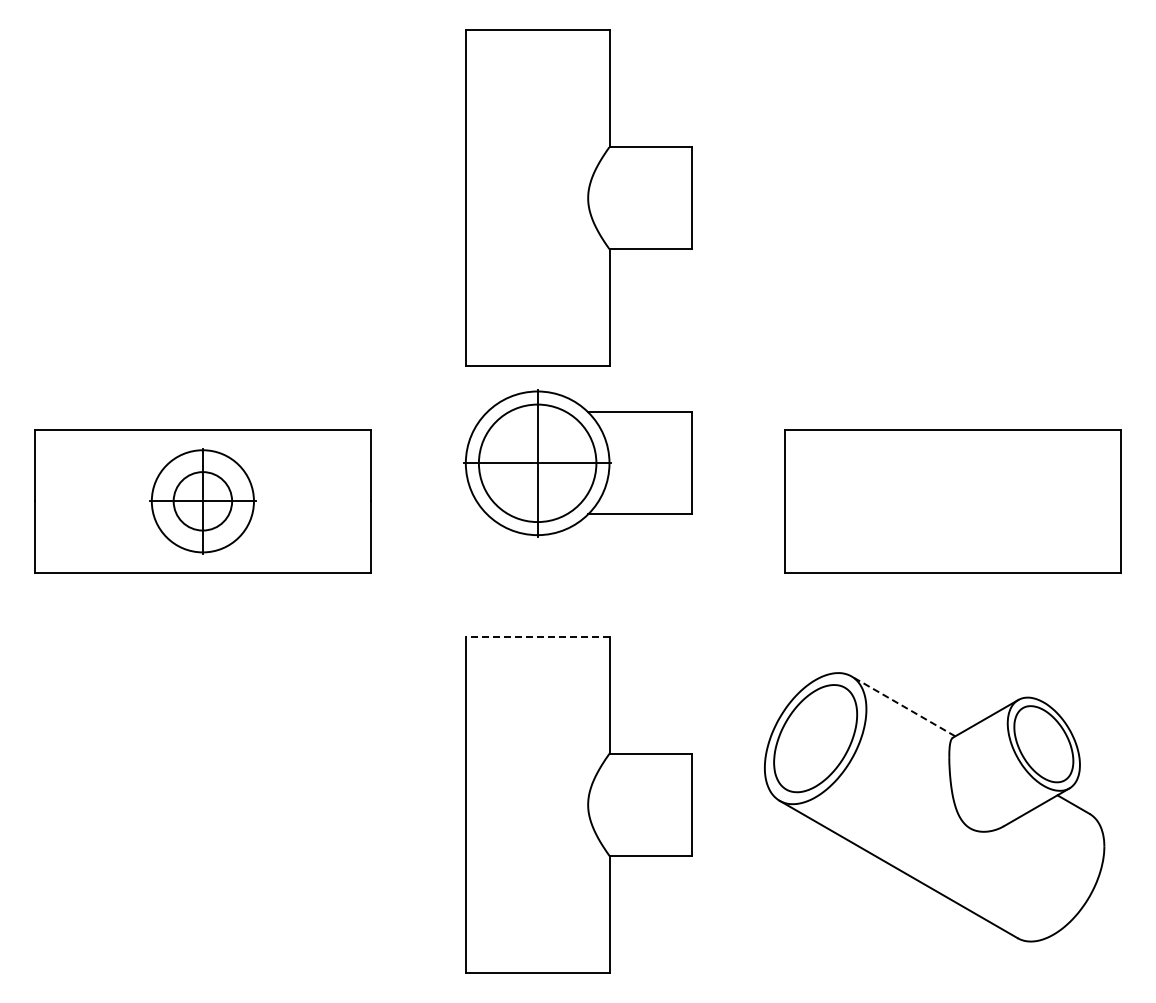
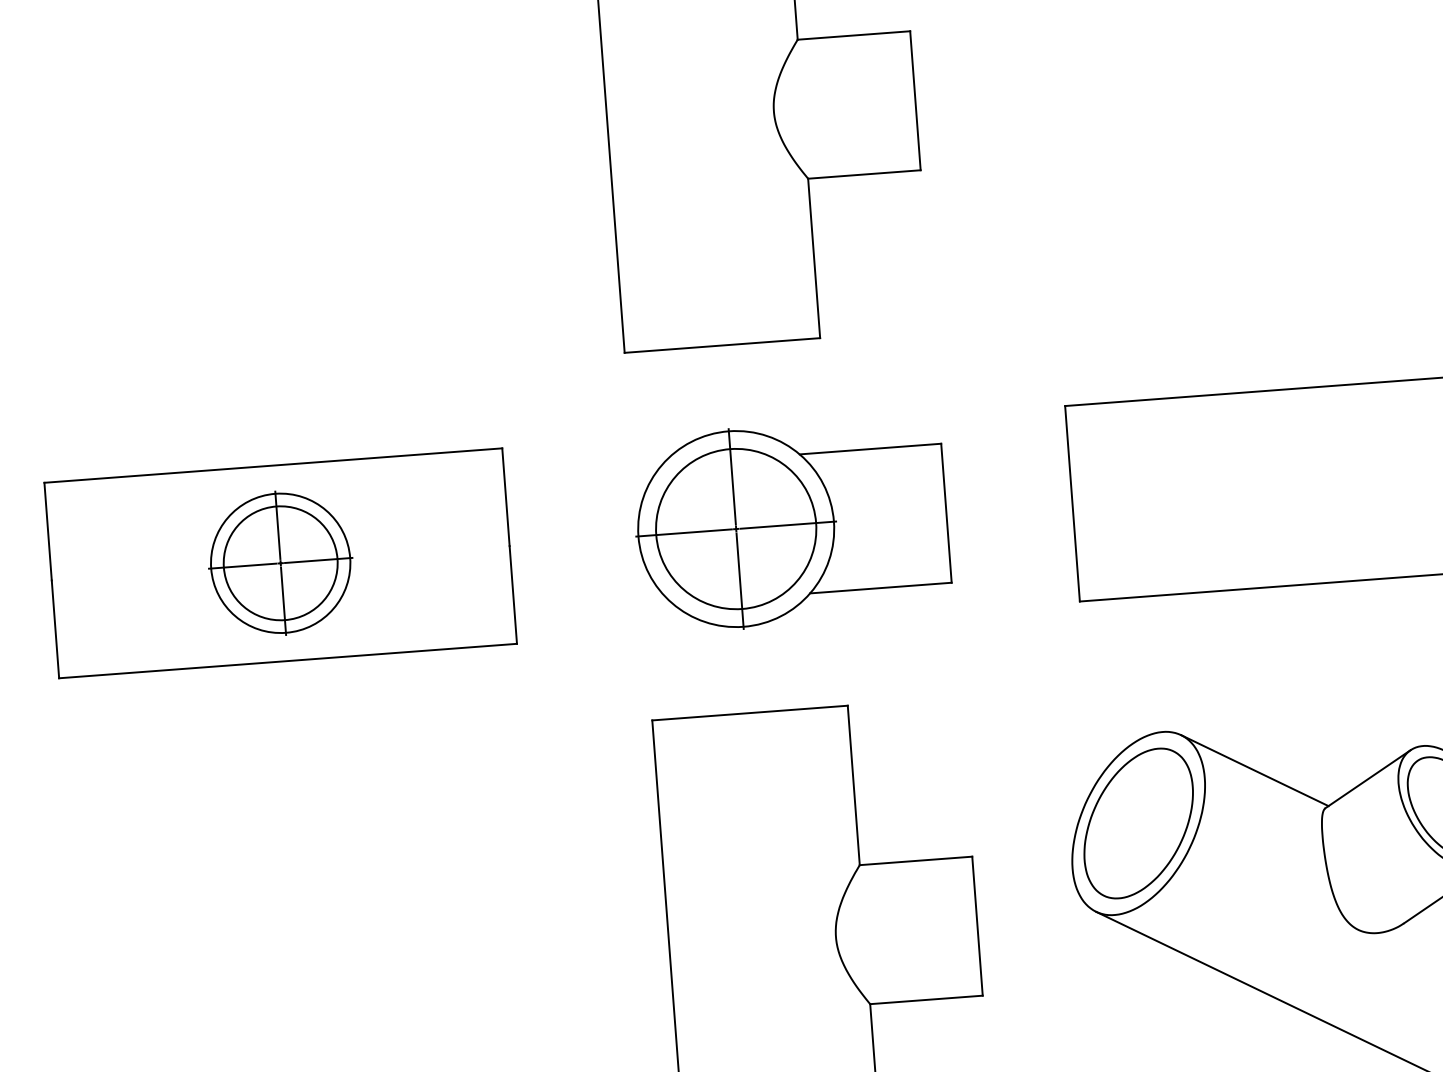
part: (577, 463) -> (790, 525), moved
circle: (202, 501) -> (280, 563), size x1.43
line: (537, 636) -> (749, 713), dashed -> solid
line: (903, 706) -> (1254, 770), dashed -> solid

